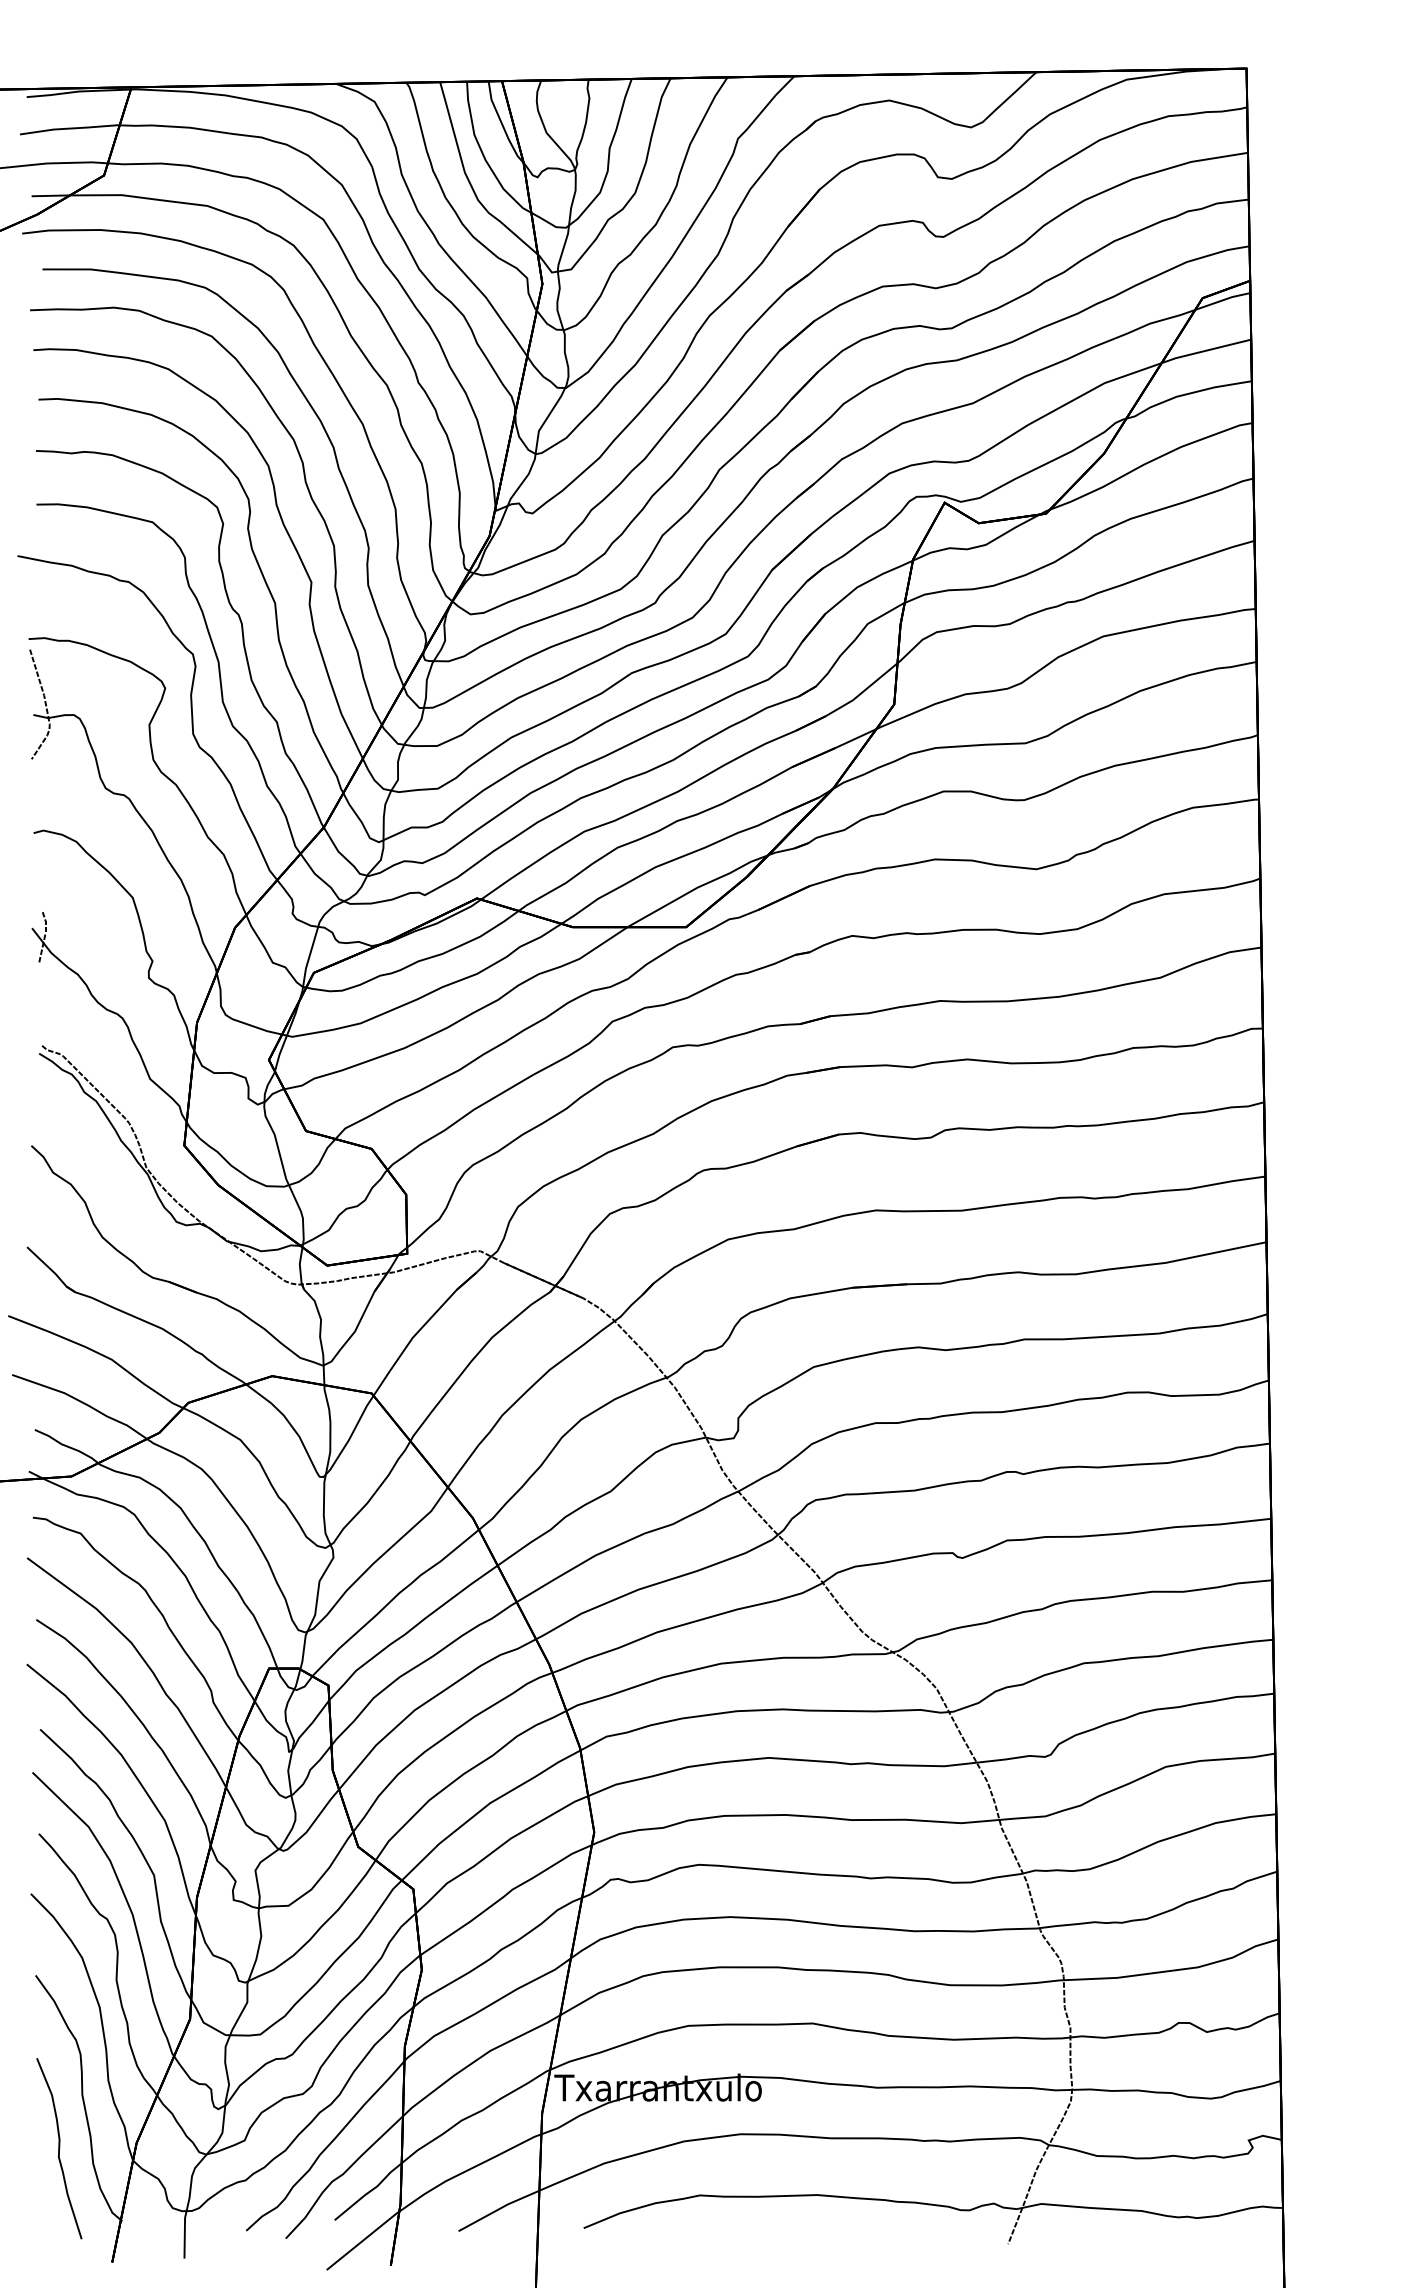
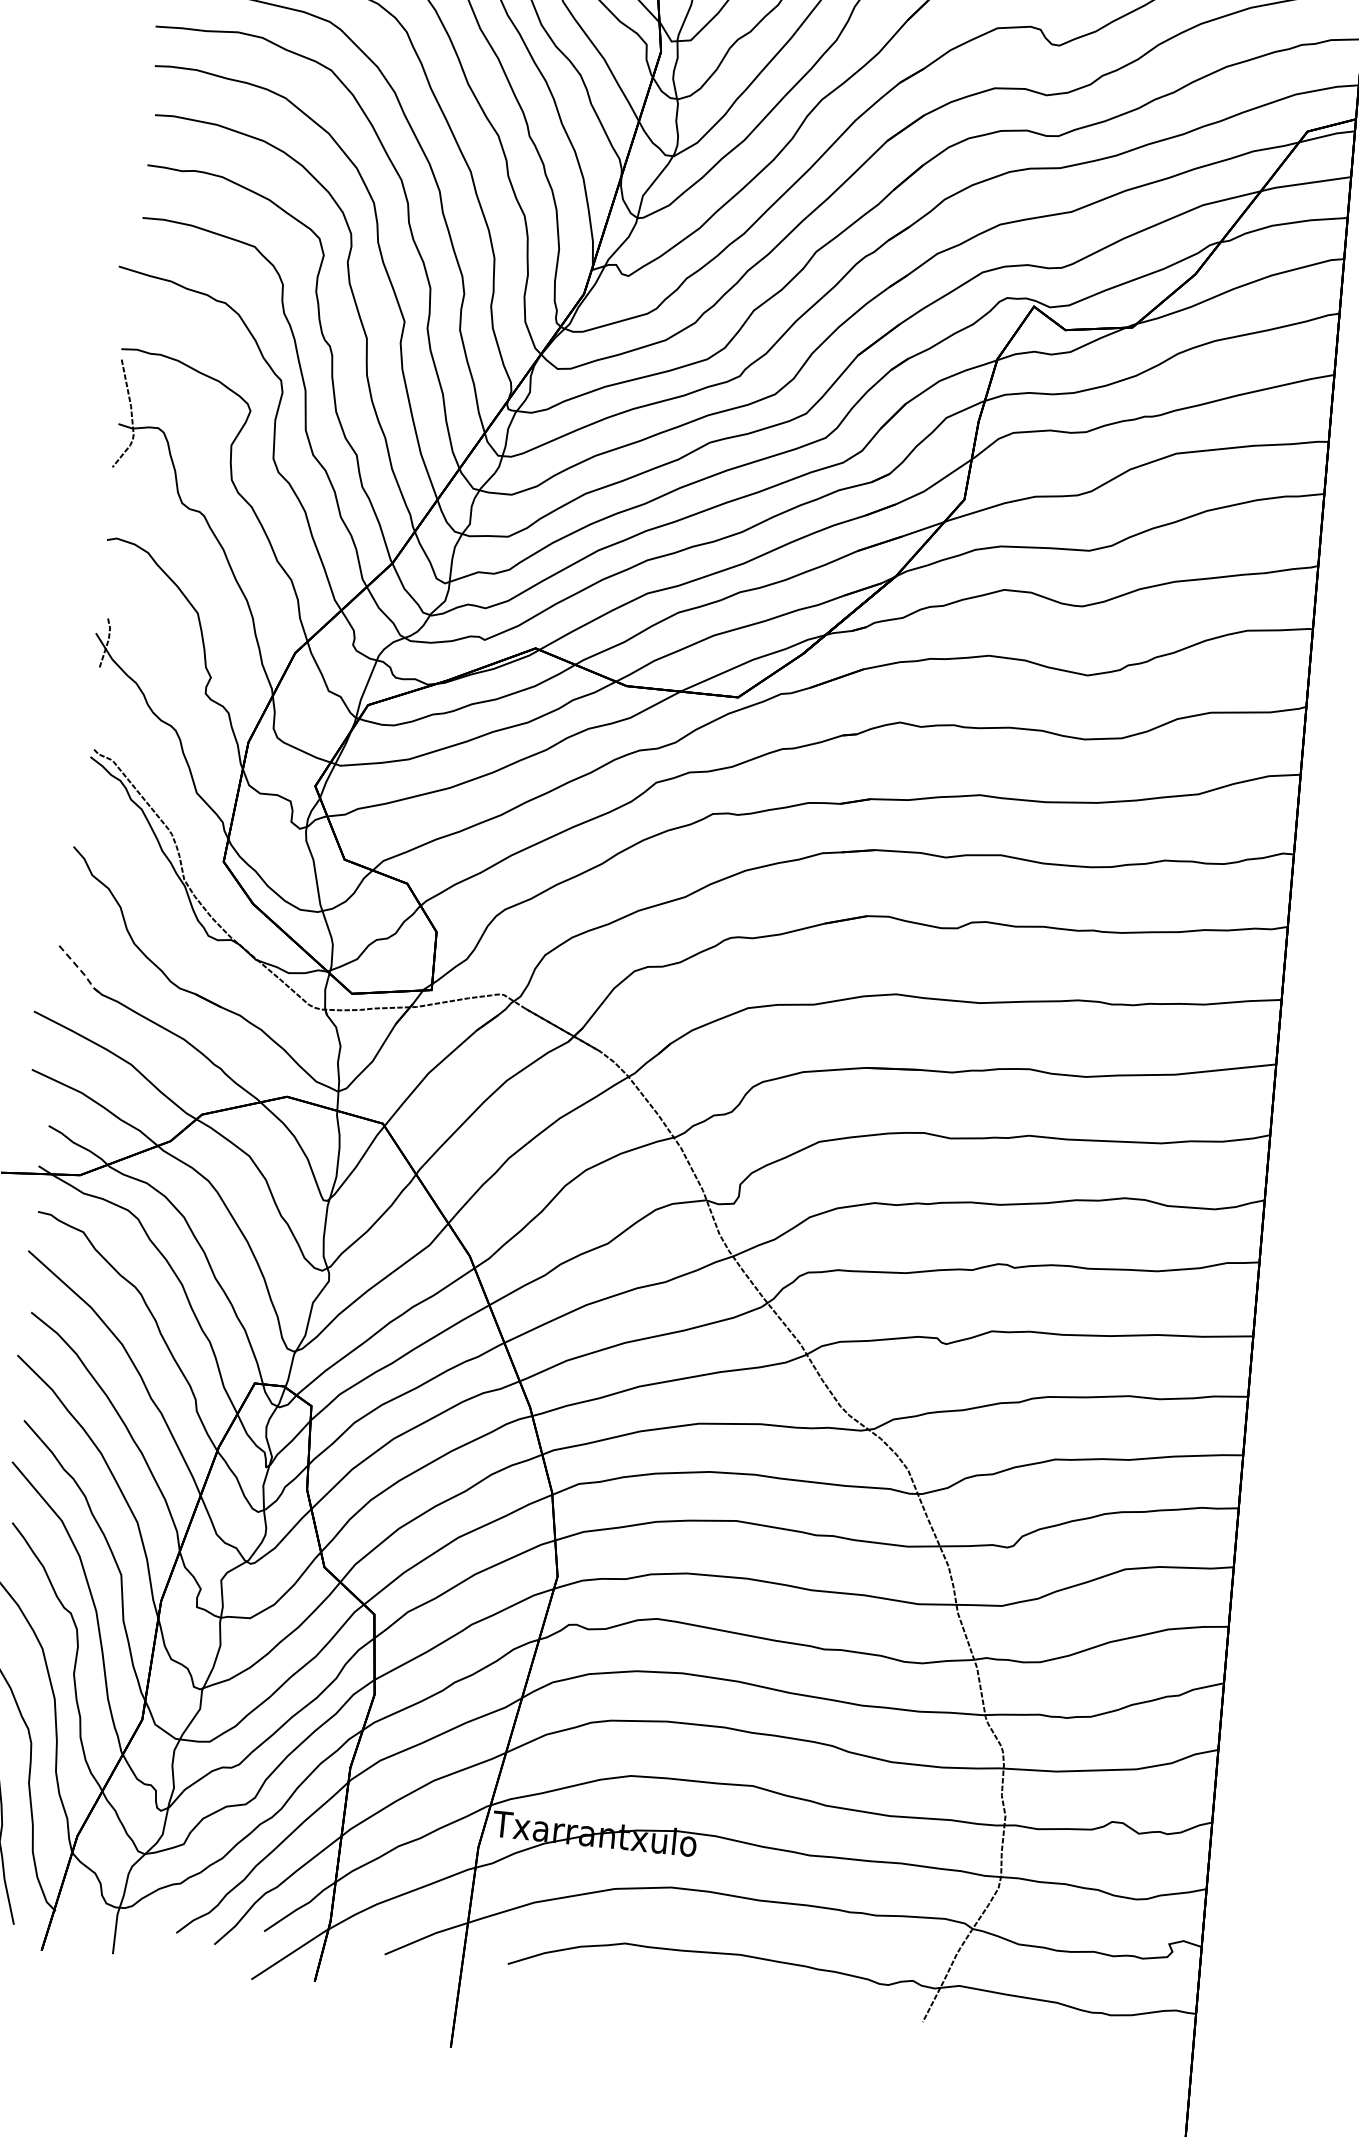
line: (52, 1270) -> (81, 971), solid -> dashed

